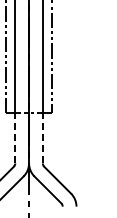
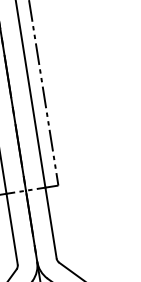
line: (15, 137) -> (12, 227), dashed -> solid
line: (42, 137) -> (50, 221), dashed -> solid

